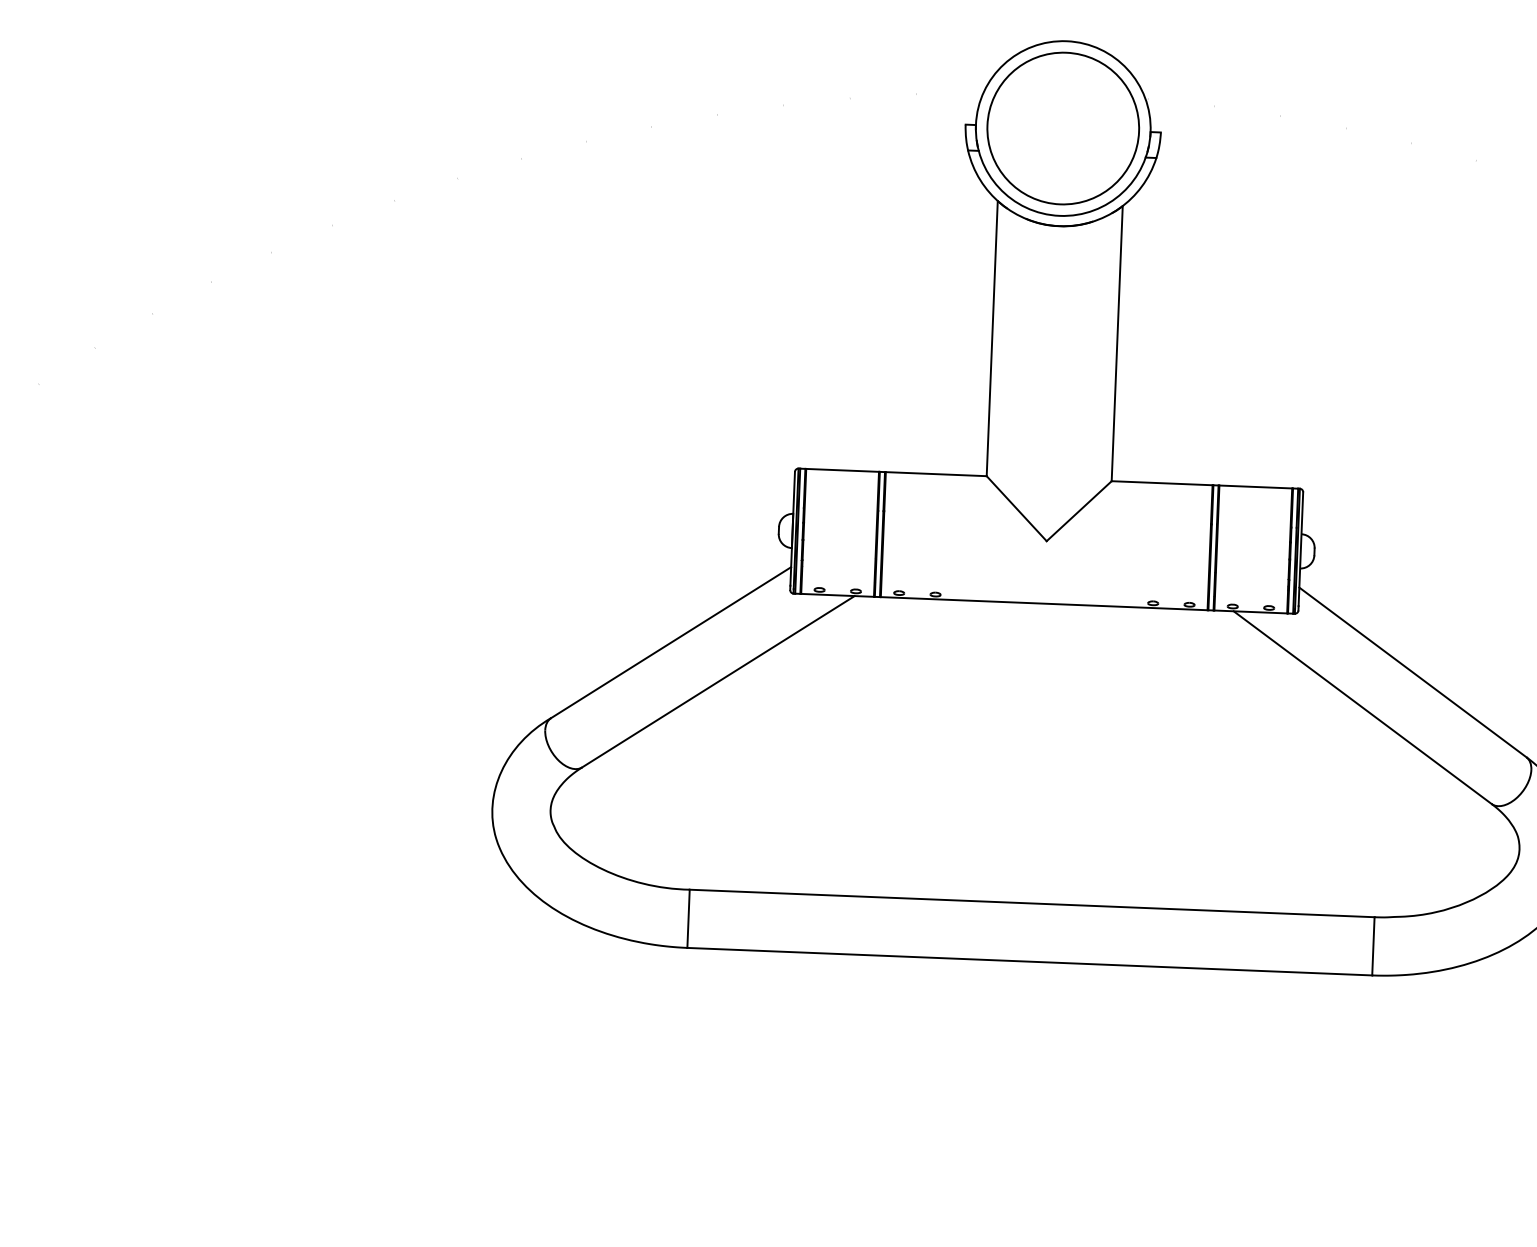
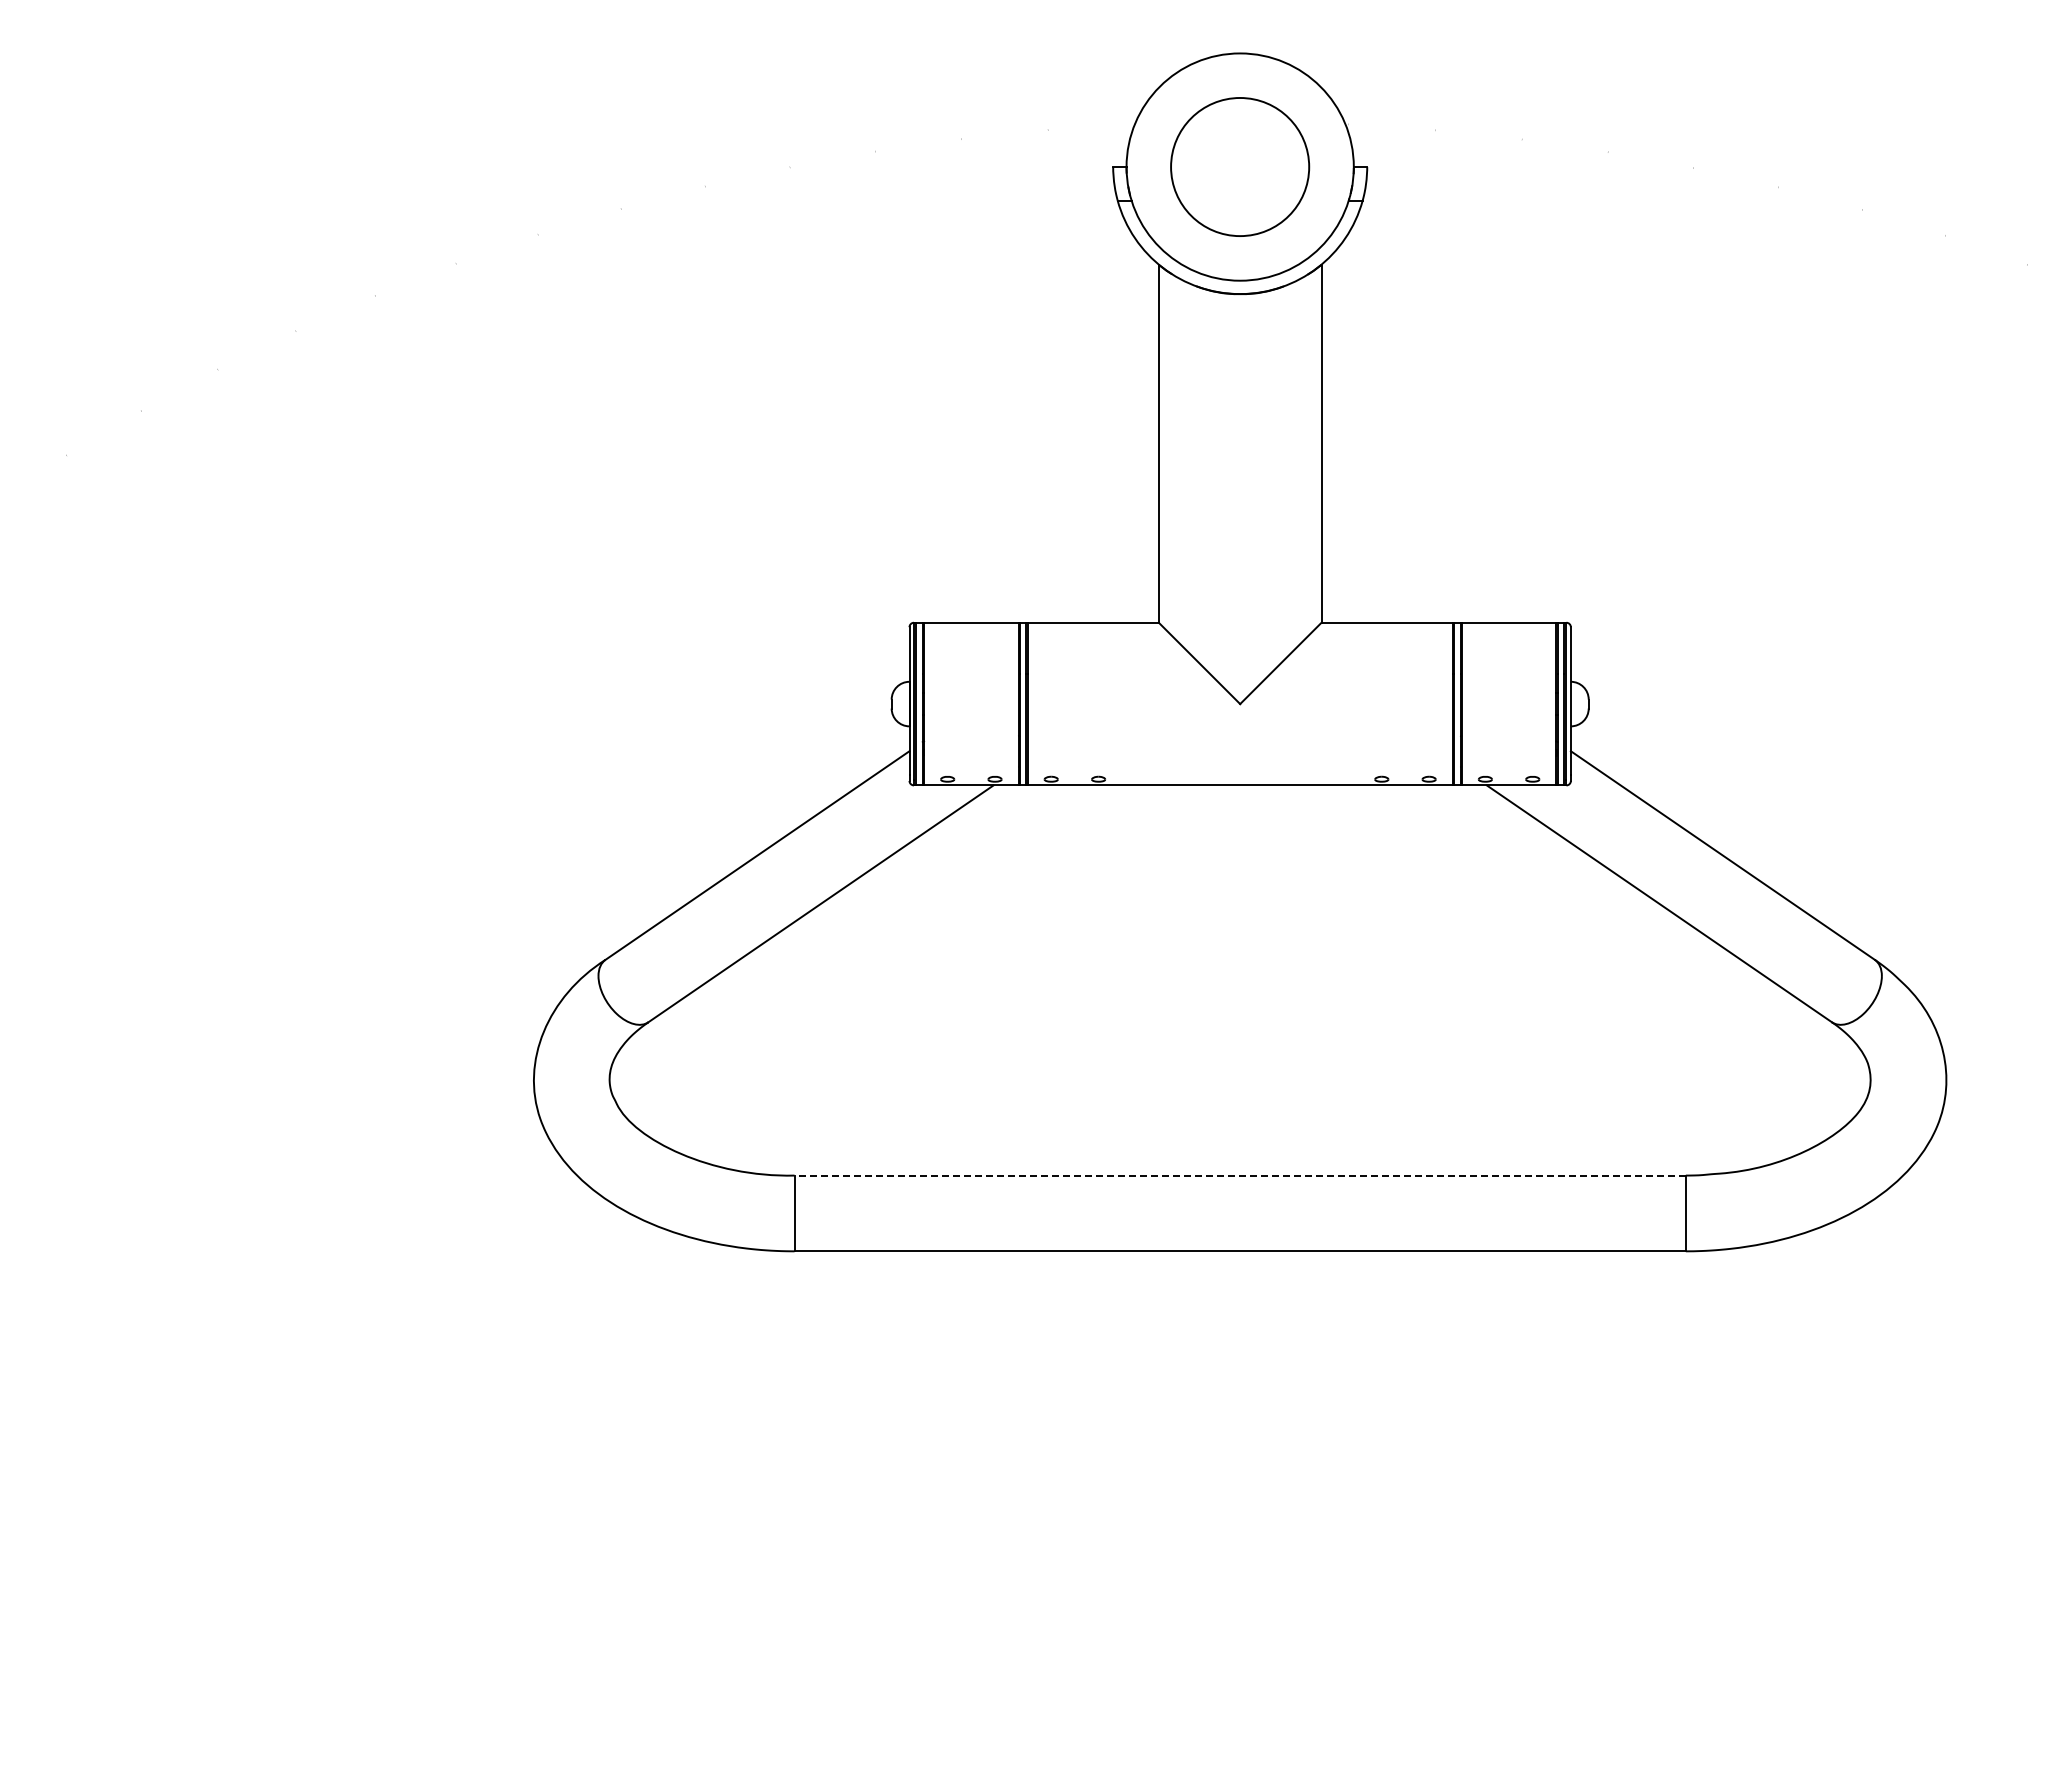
part: (1062, 128) -> (1239, 166), size x0.7
line: (1032, 903) -> (1240, 1175), solid -> dashed

